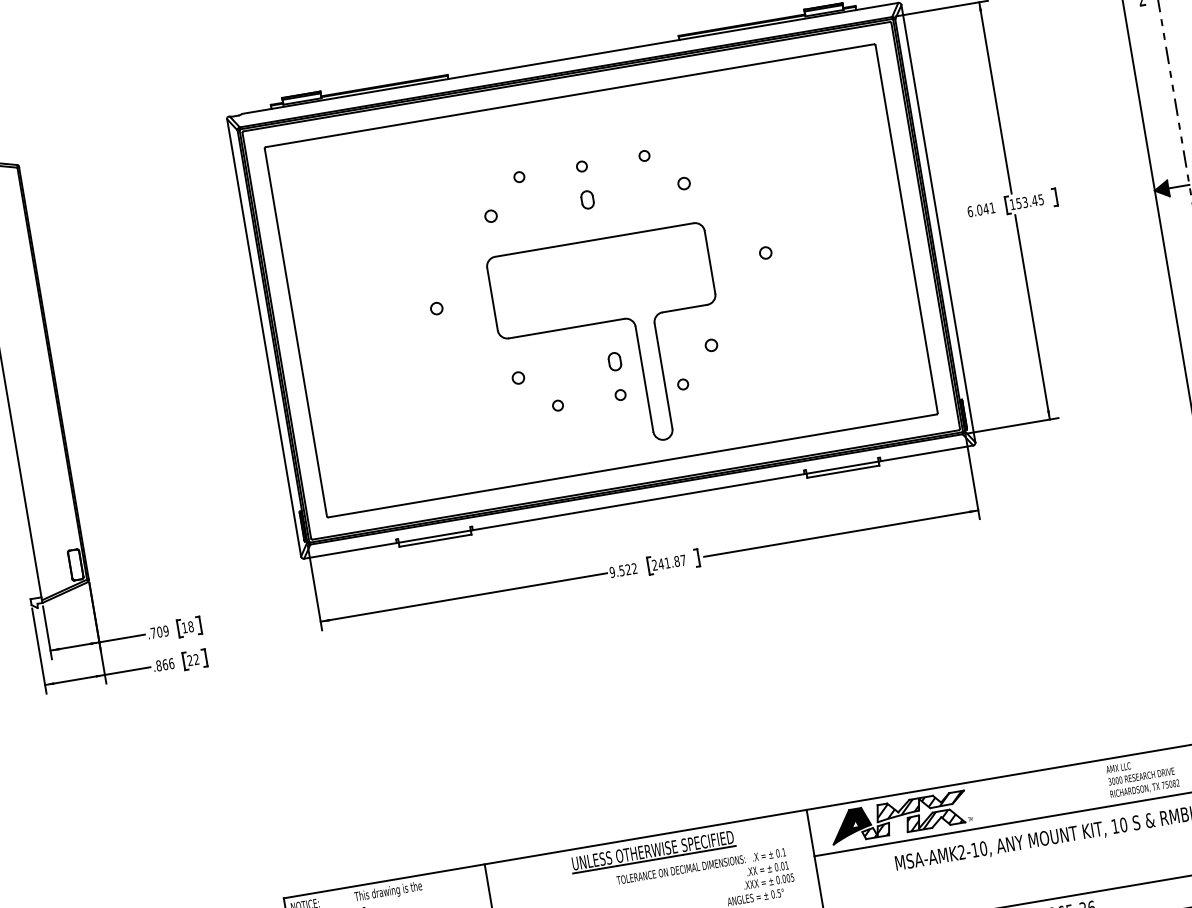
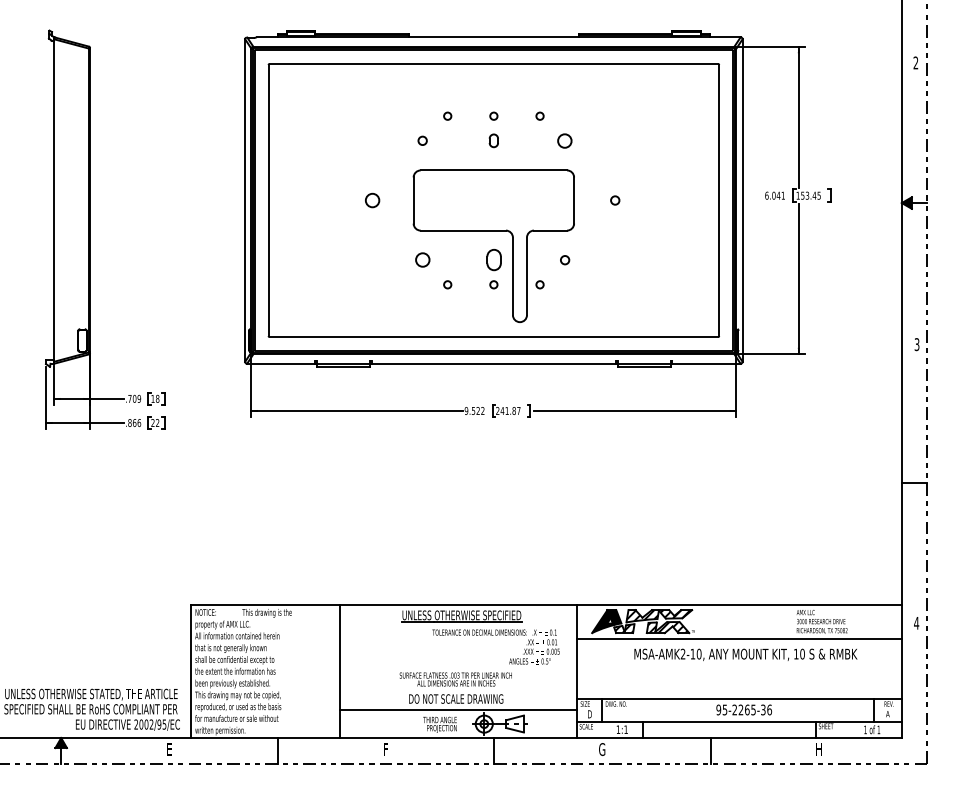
circle: (684, 183) -> (565, 140), size x1.6
circle: (436, 308) -> (372, 200), size x1.6
part: (614, 362) -> (493, 260), size x1.6
circle: (518, 378) -> (422, 260), size x1.6

